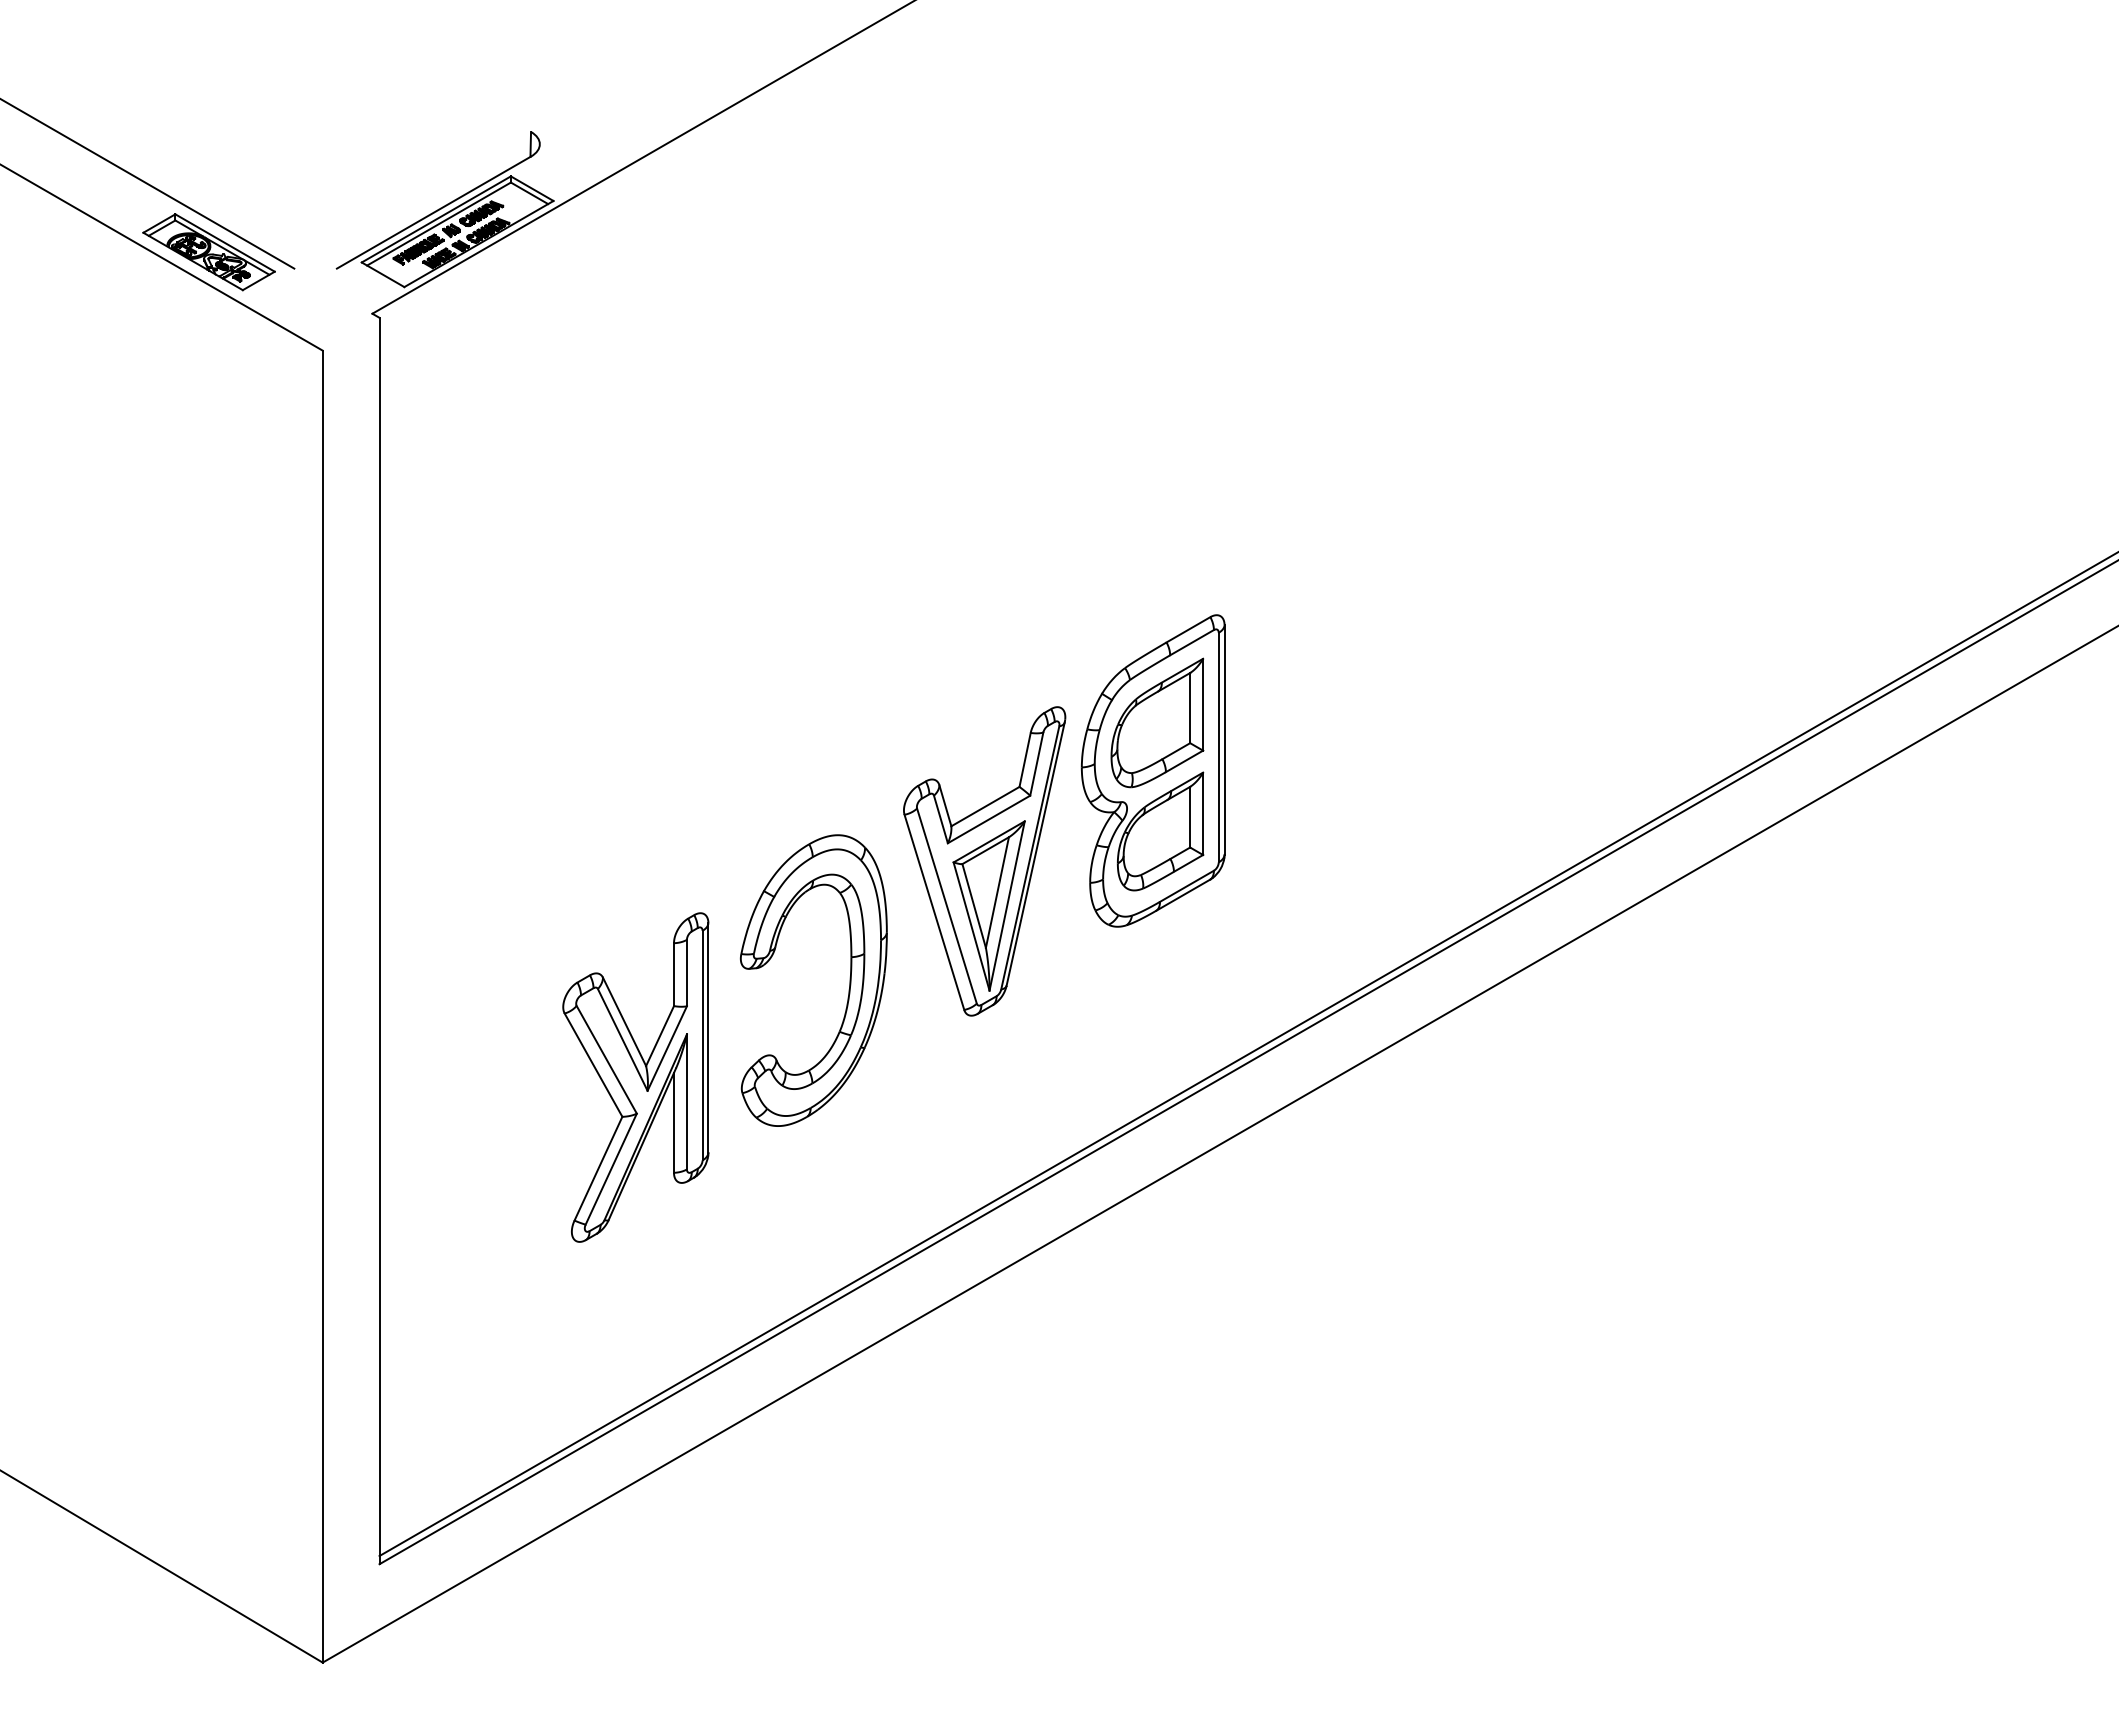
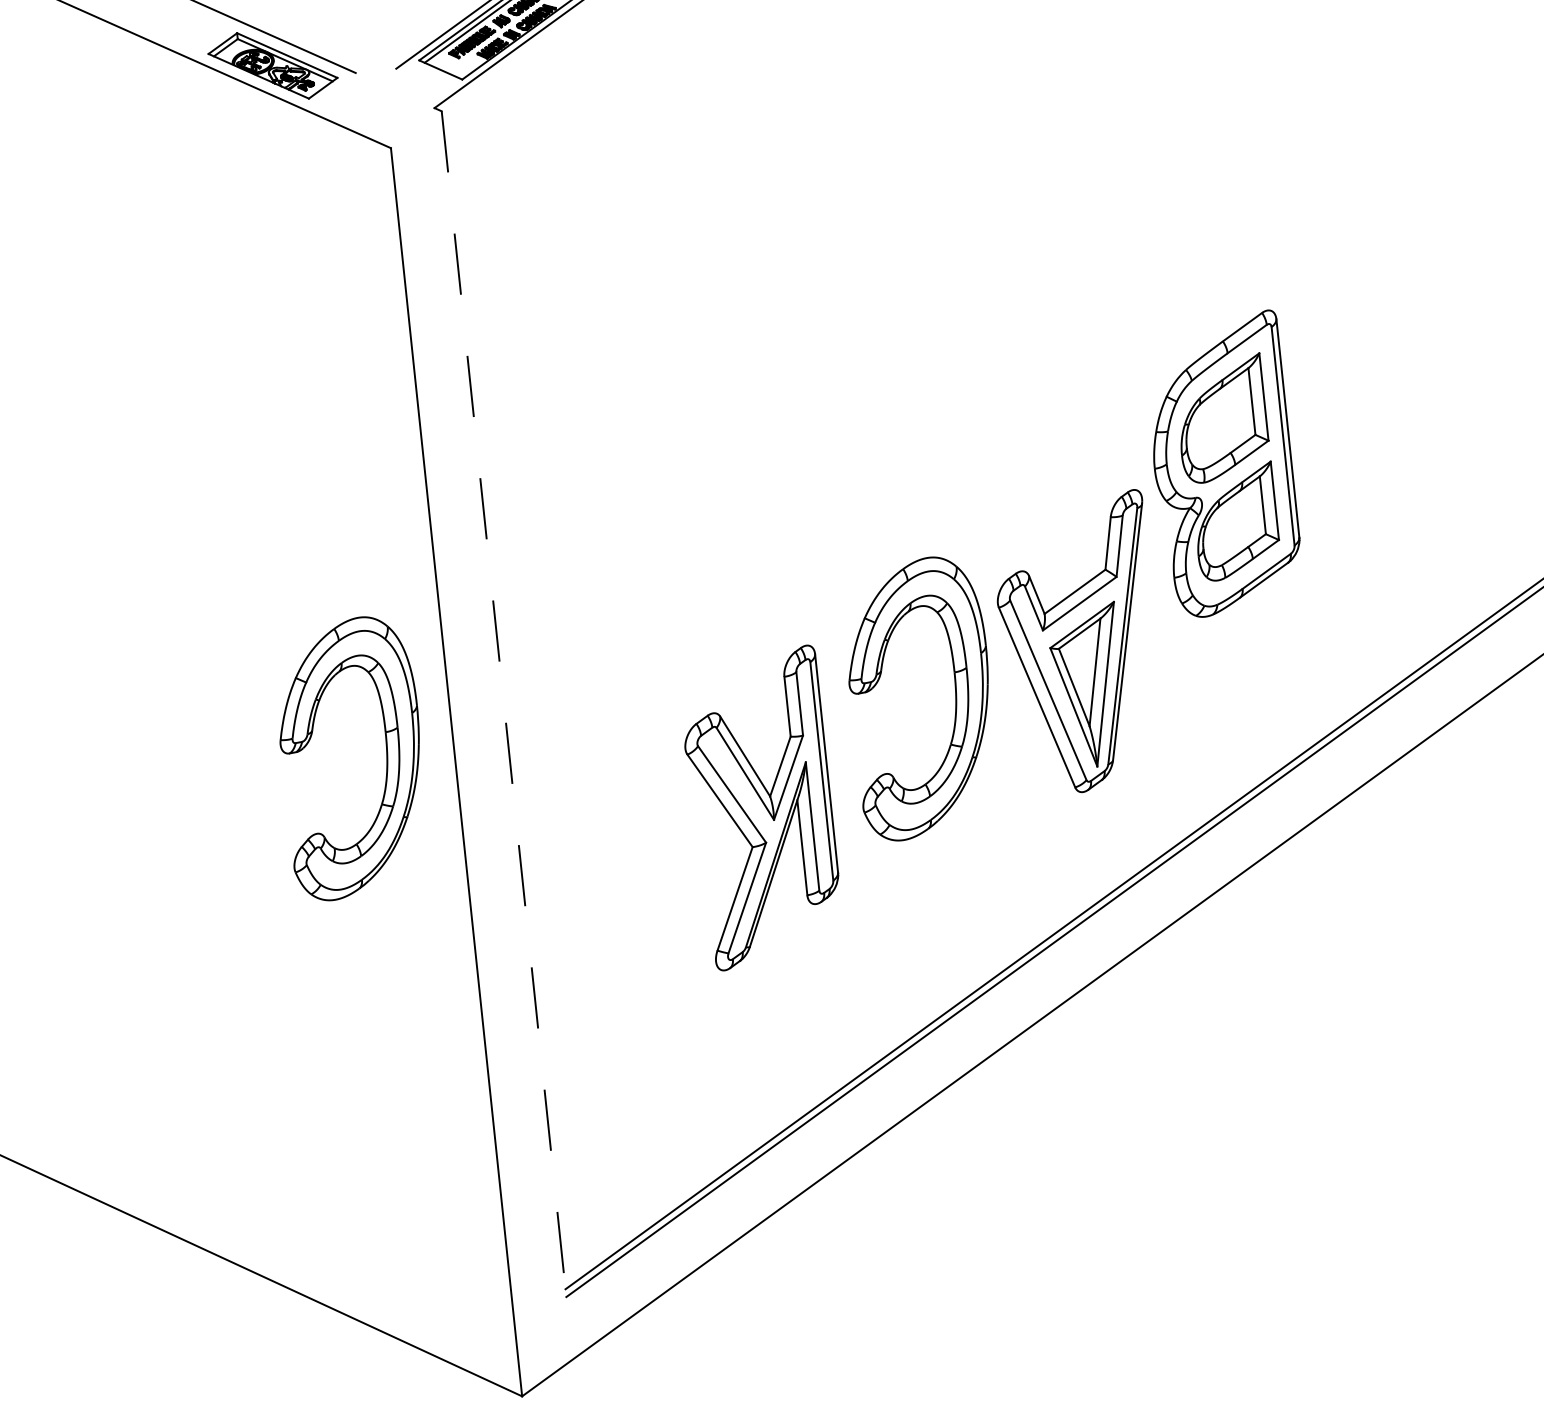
part: (984, 861) -> (1079, 644), moved
line: (379, 941) -> (504, 704), solid -> dashed
part: (251, 980) -> (386, 754), added

